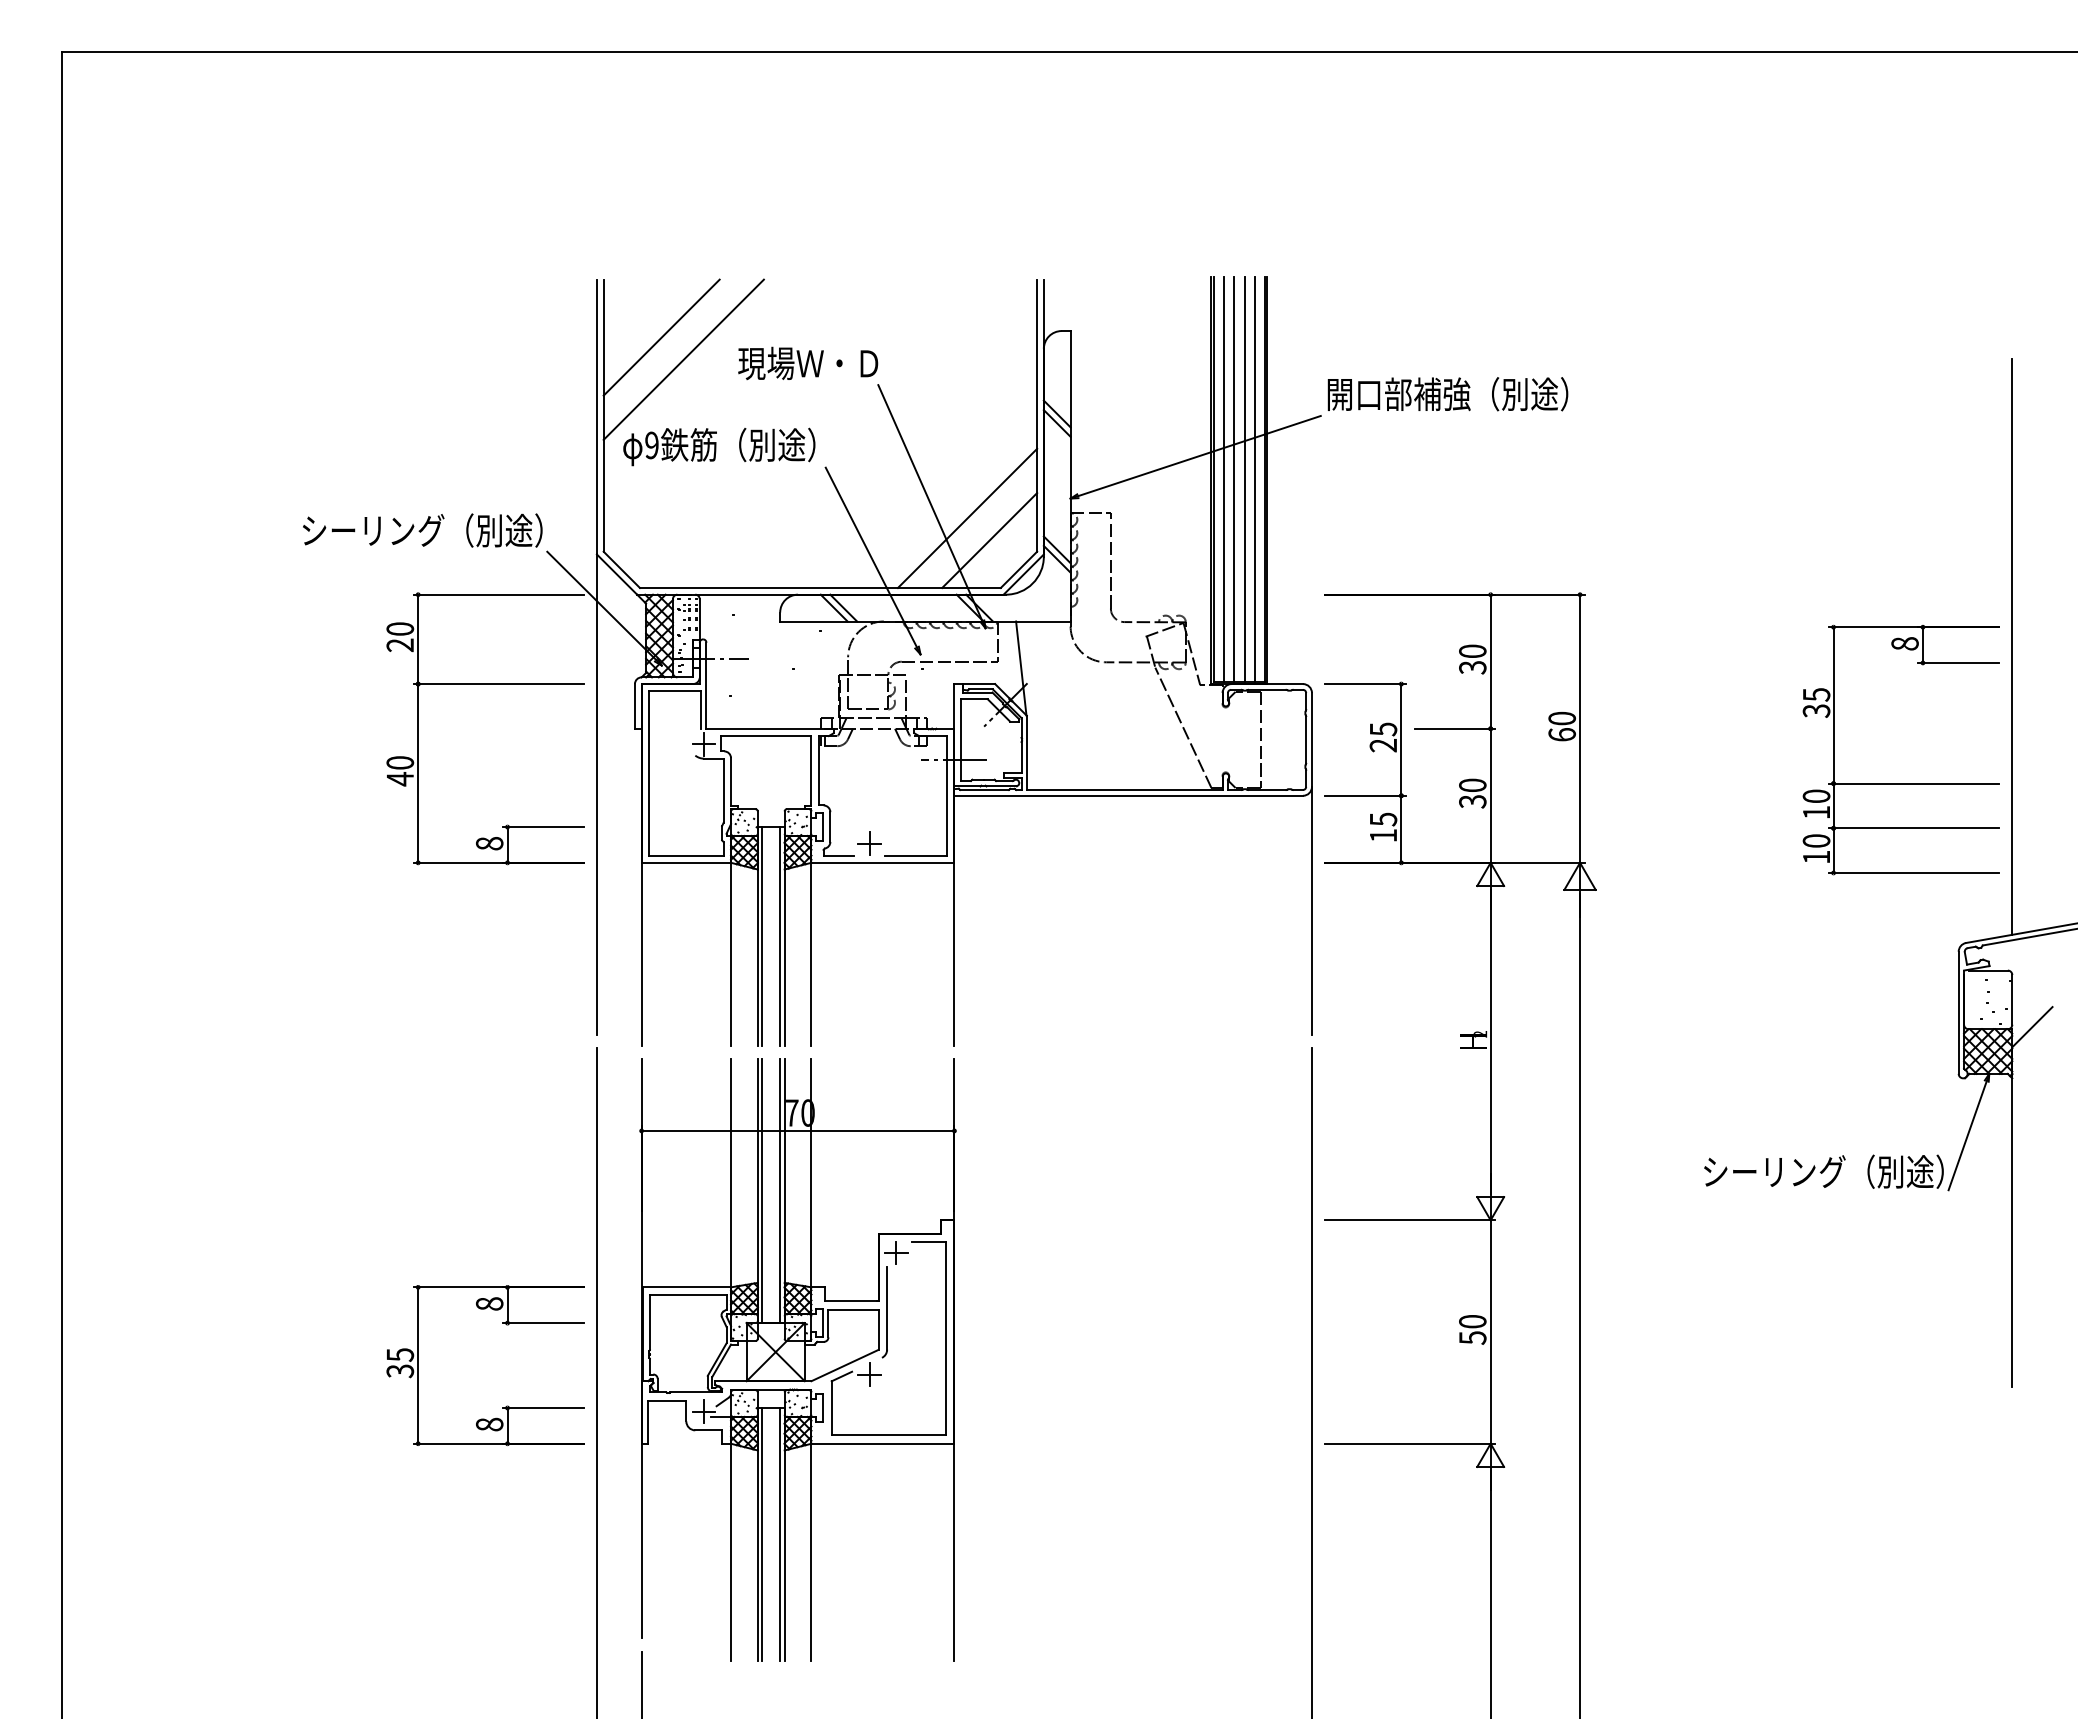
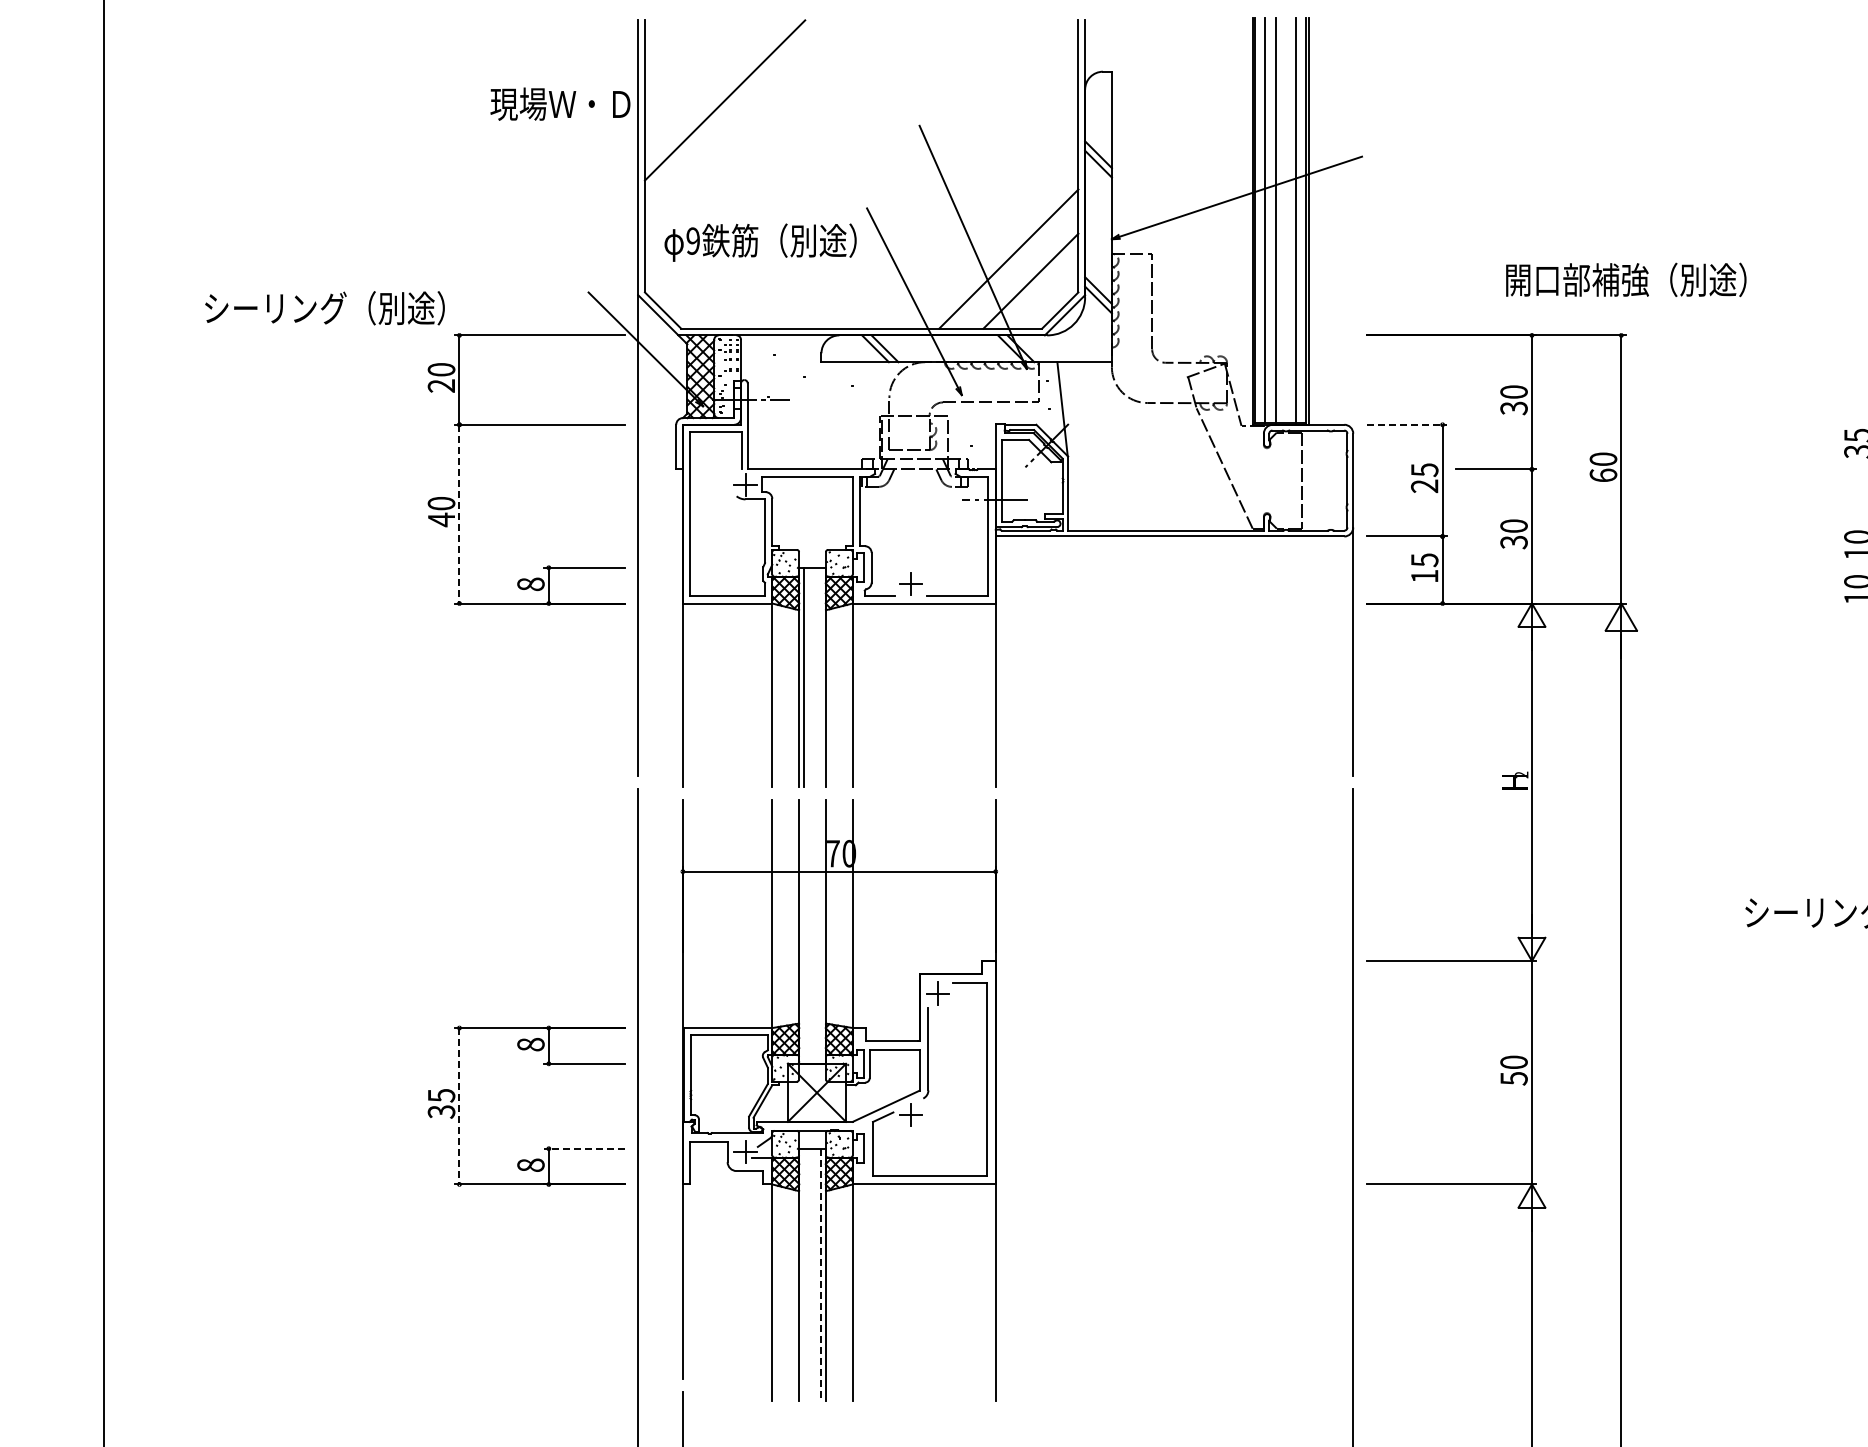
line: (661, 337) -> (702, 78), removed
text: (808, 363) -> (560, 104), moved
text: (1447, 394) -> (1625, 280), moved
text: (719, 446) -> (760, 242), moved
line: (1244, 479) -> (1285, 220), removed
text: (422, 530) -> (324, 308), moved
line: (1366, 684) -> (1407, 425), solid -> dashed
line: (418, 773) -> (459, 514), solid -> dashed
line: (780, 936) -> (821, 677), removed
line: (762, 1191) -> (803, 932), removed
line: (780, 1191) -> (821, 932), removed
line: (418, 1366) -> (459, 1107), solid -> dashed
line: (542, 1408) -> (583, 1149), solid -> dashed
line: (762, 1534) -> (803, 1275), removed
line: (780, 1534) -> (821, 1275), solid -> dashed

